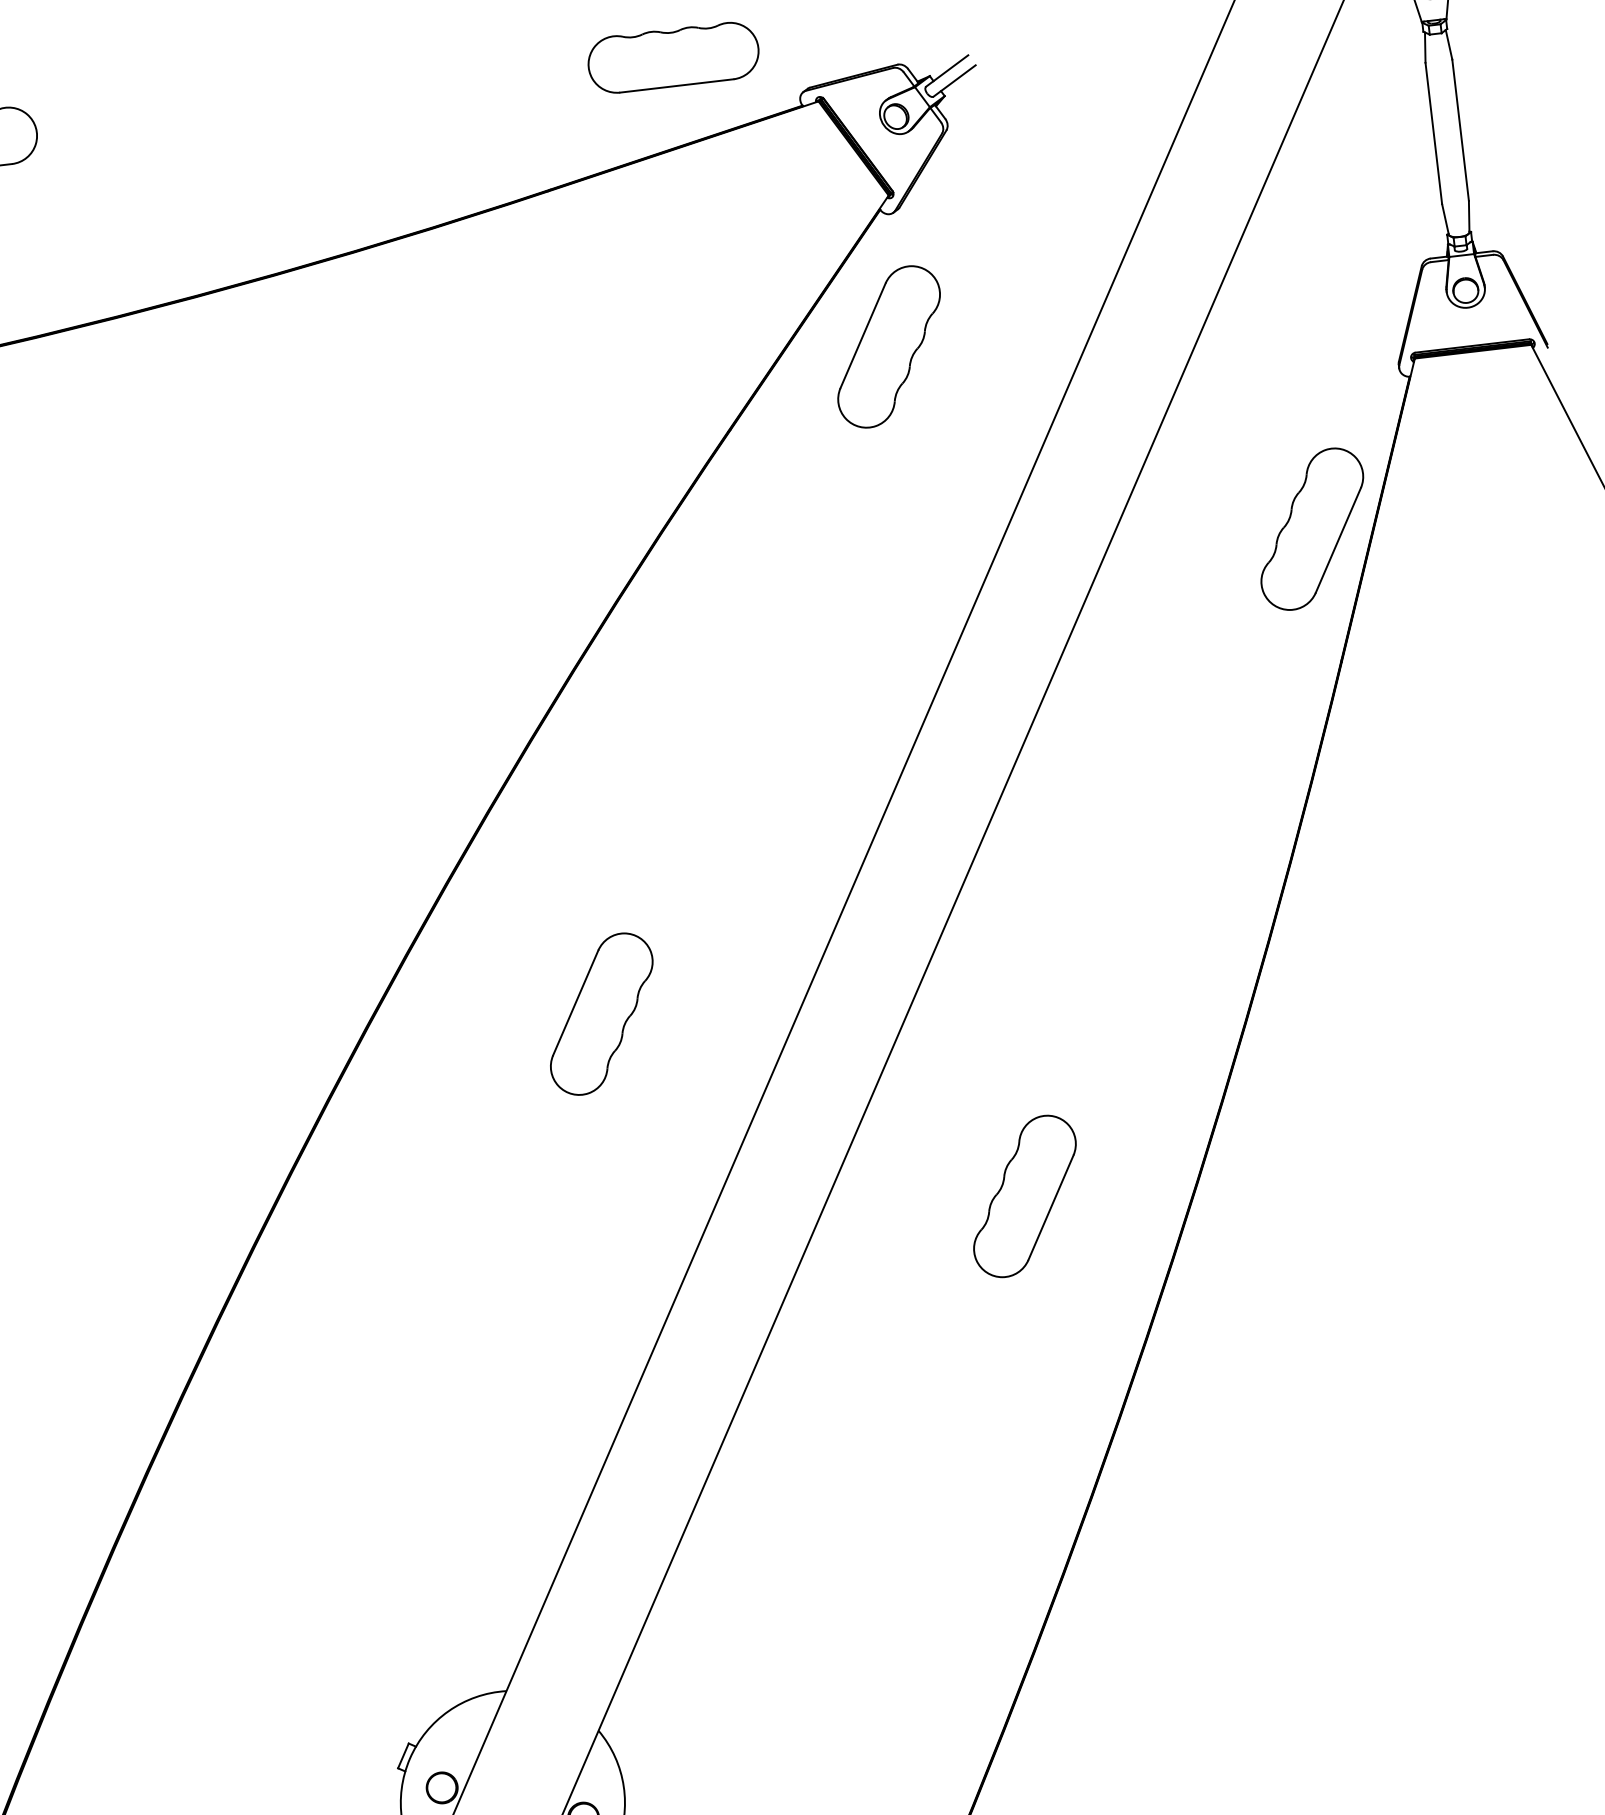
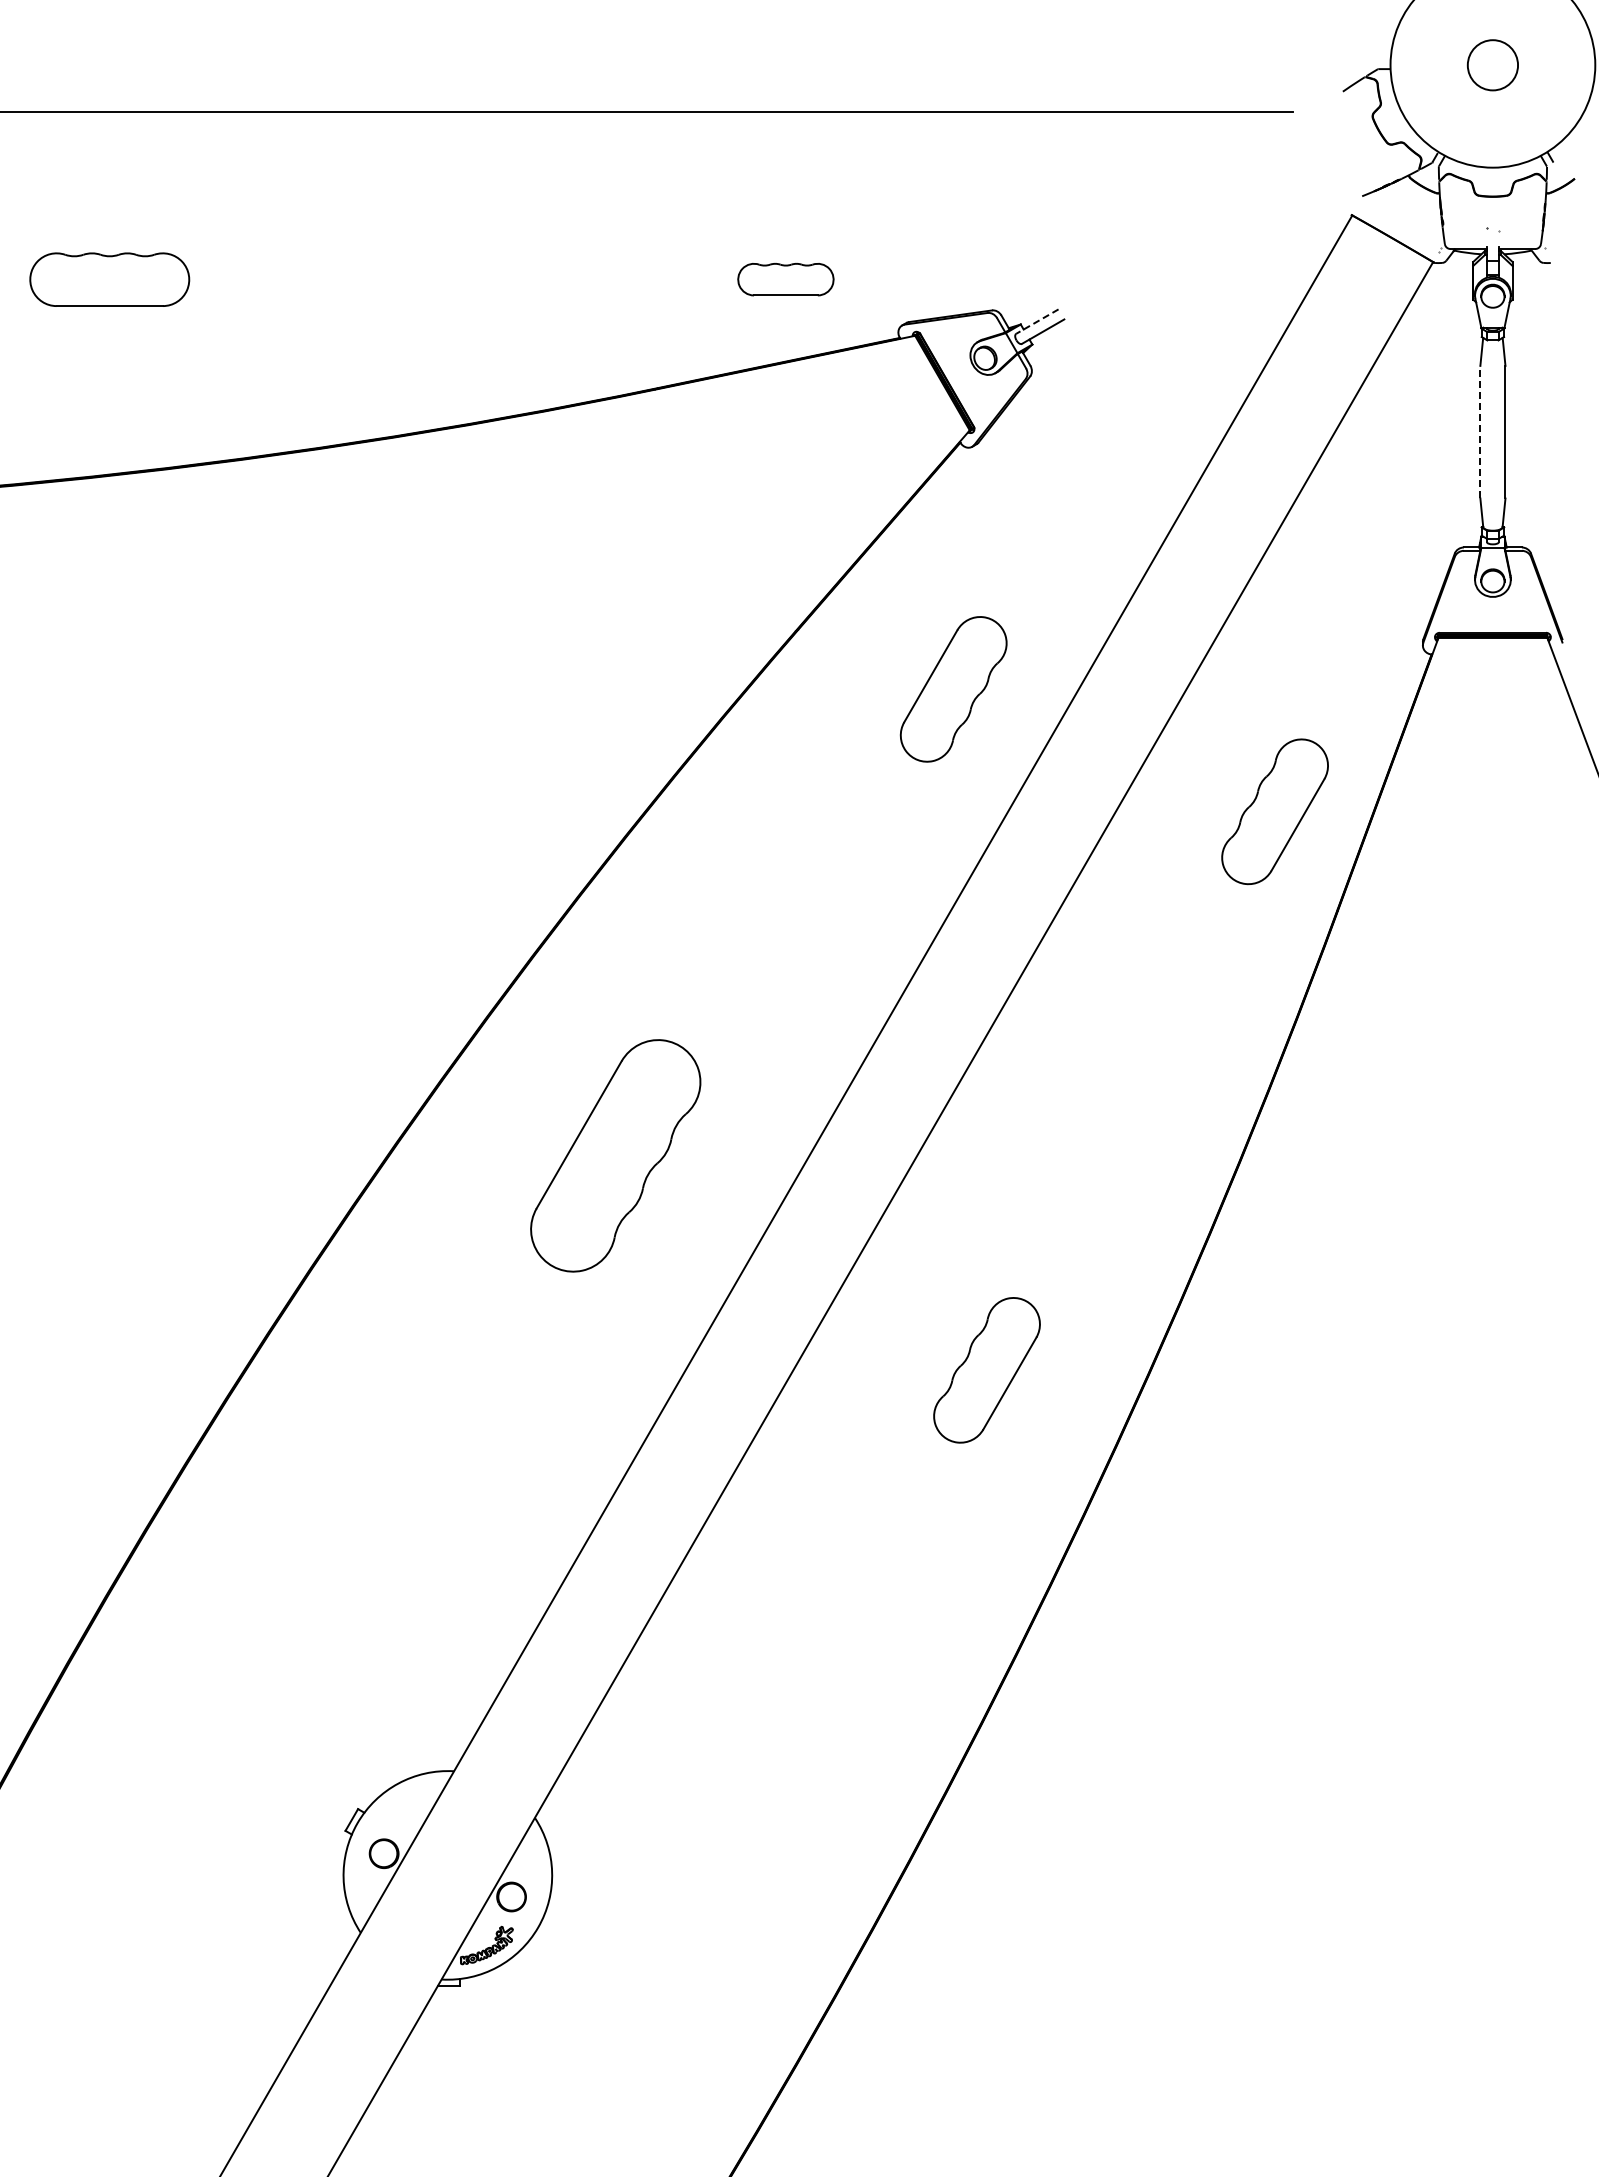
part: (673, 57) -> (785, 279), size x0.6
line: (946, 70) -> (1036, 321), solid -> dashed
line: (1433, 132) -> (1480, 431), solid -> dashed
part: (888, 347) -> (953, 689), moved
part: (1311, 528) -> (1274, 811), moved
part: (601, 1013) -> (615, 1155), size x1.6

